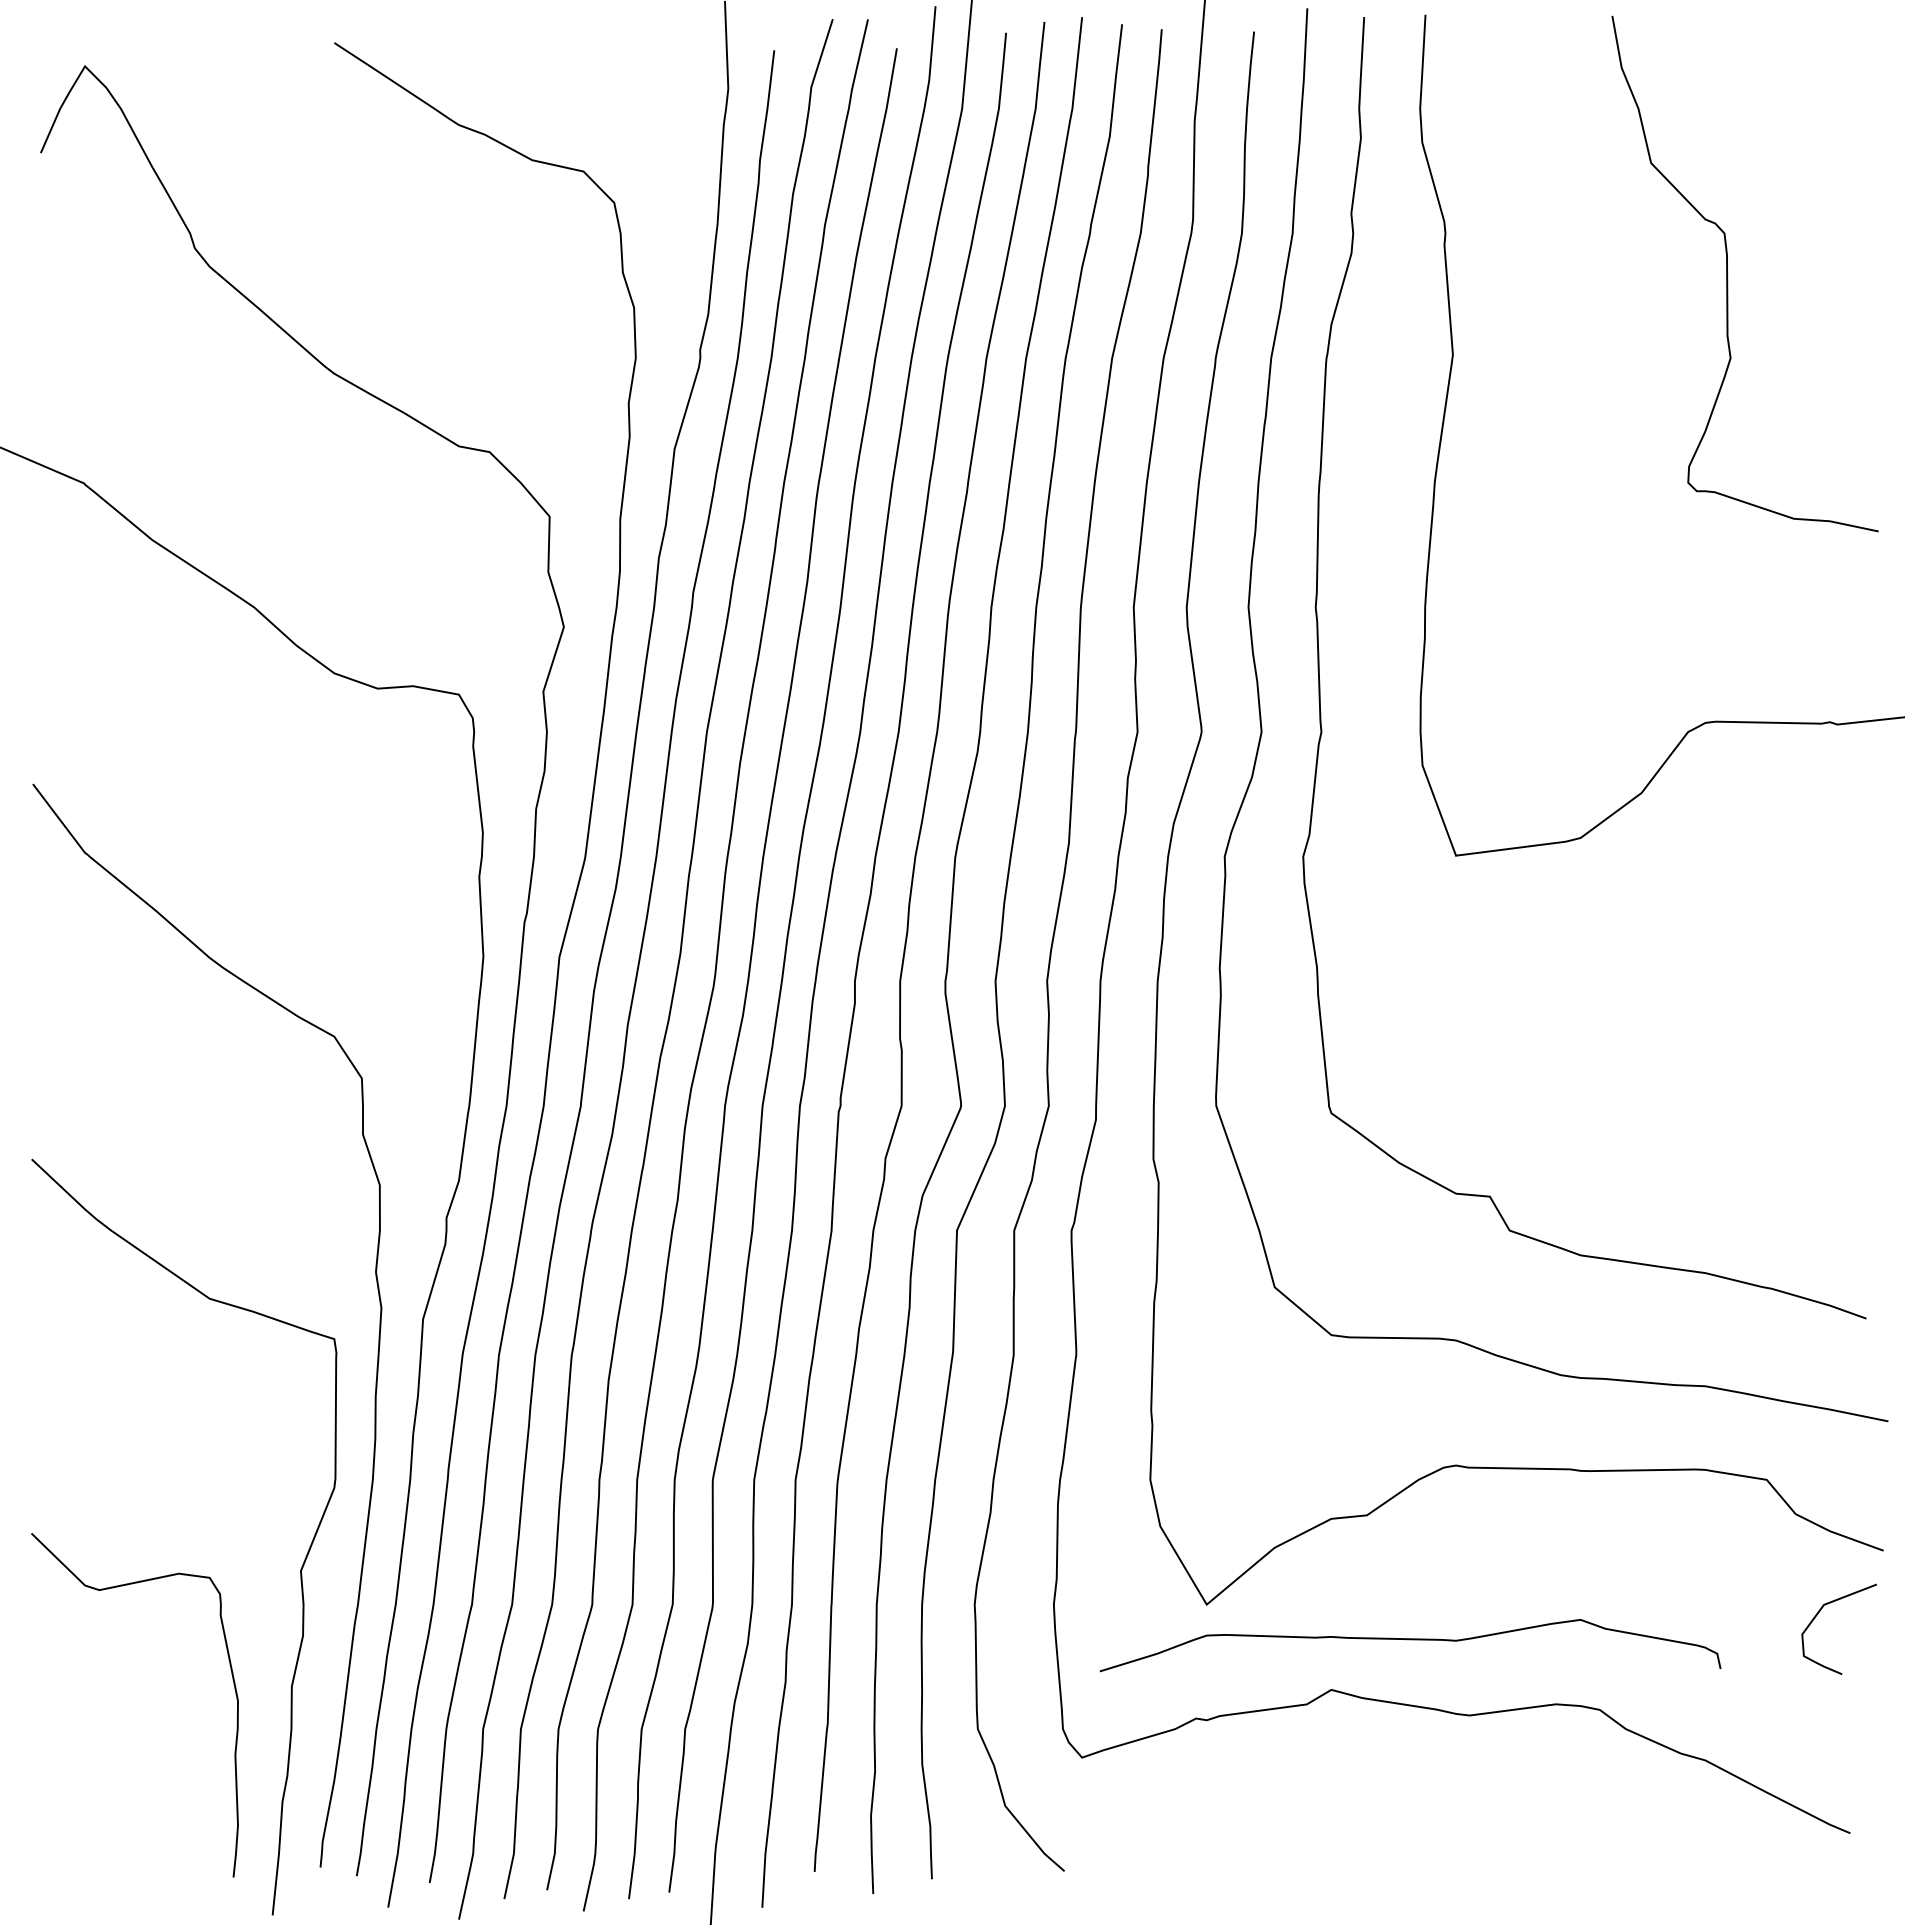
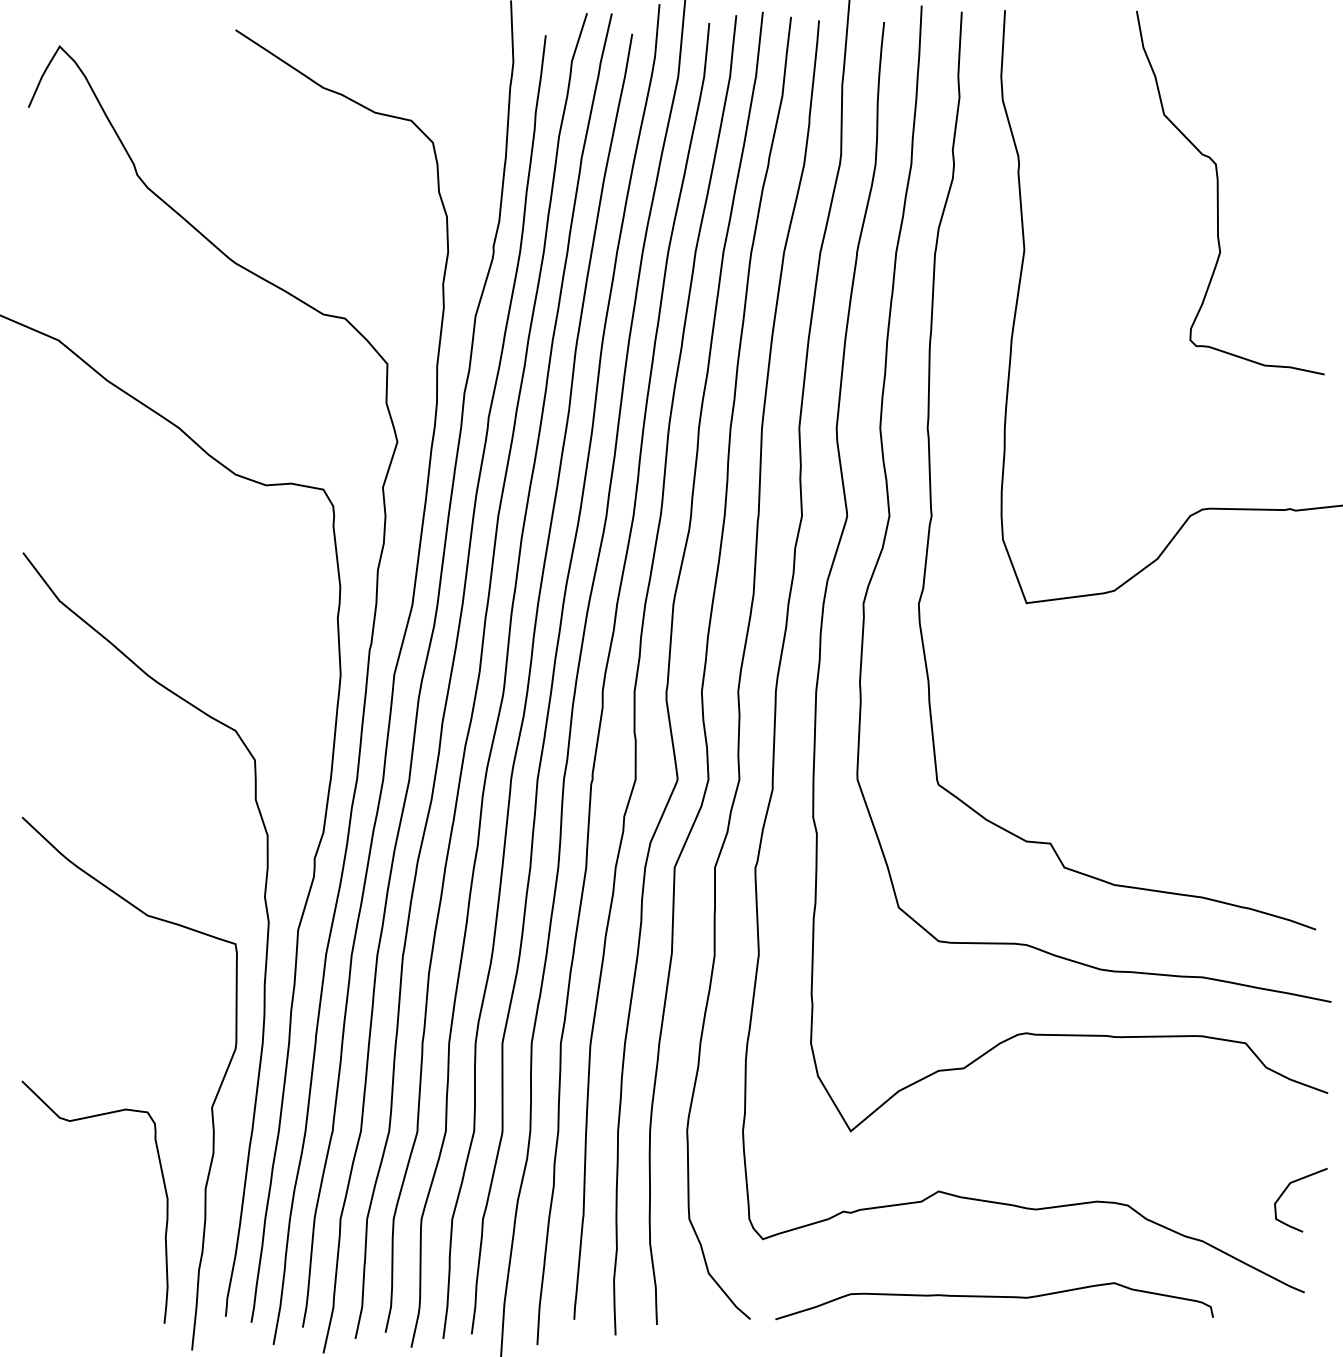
curve: (1818, 1614) -> (1286, 1189), moved
curve: (1410, 1640) -> (994, 1297), moved

